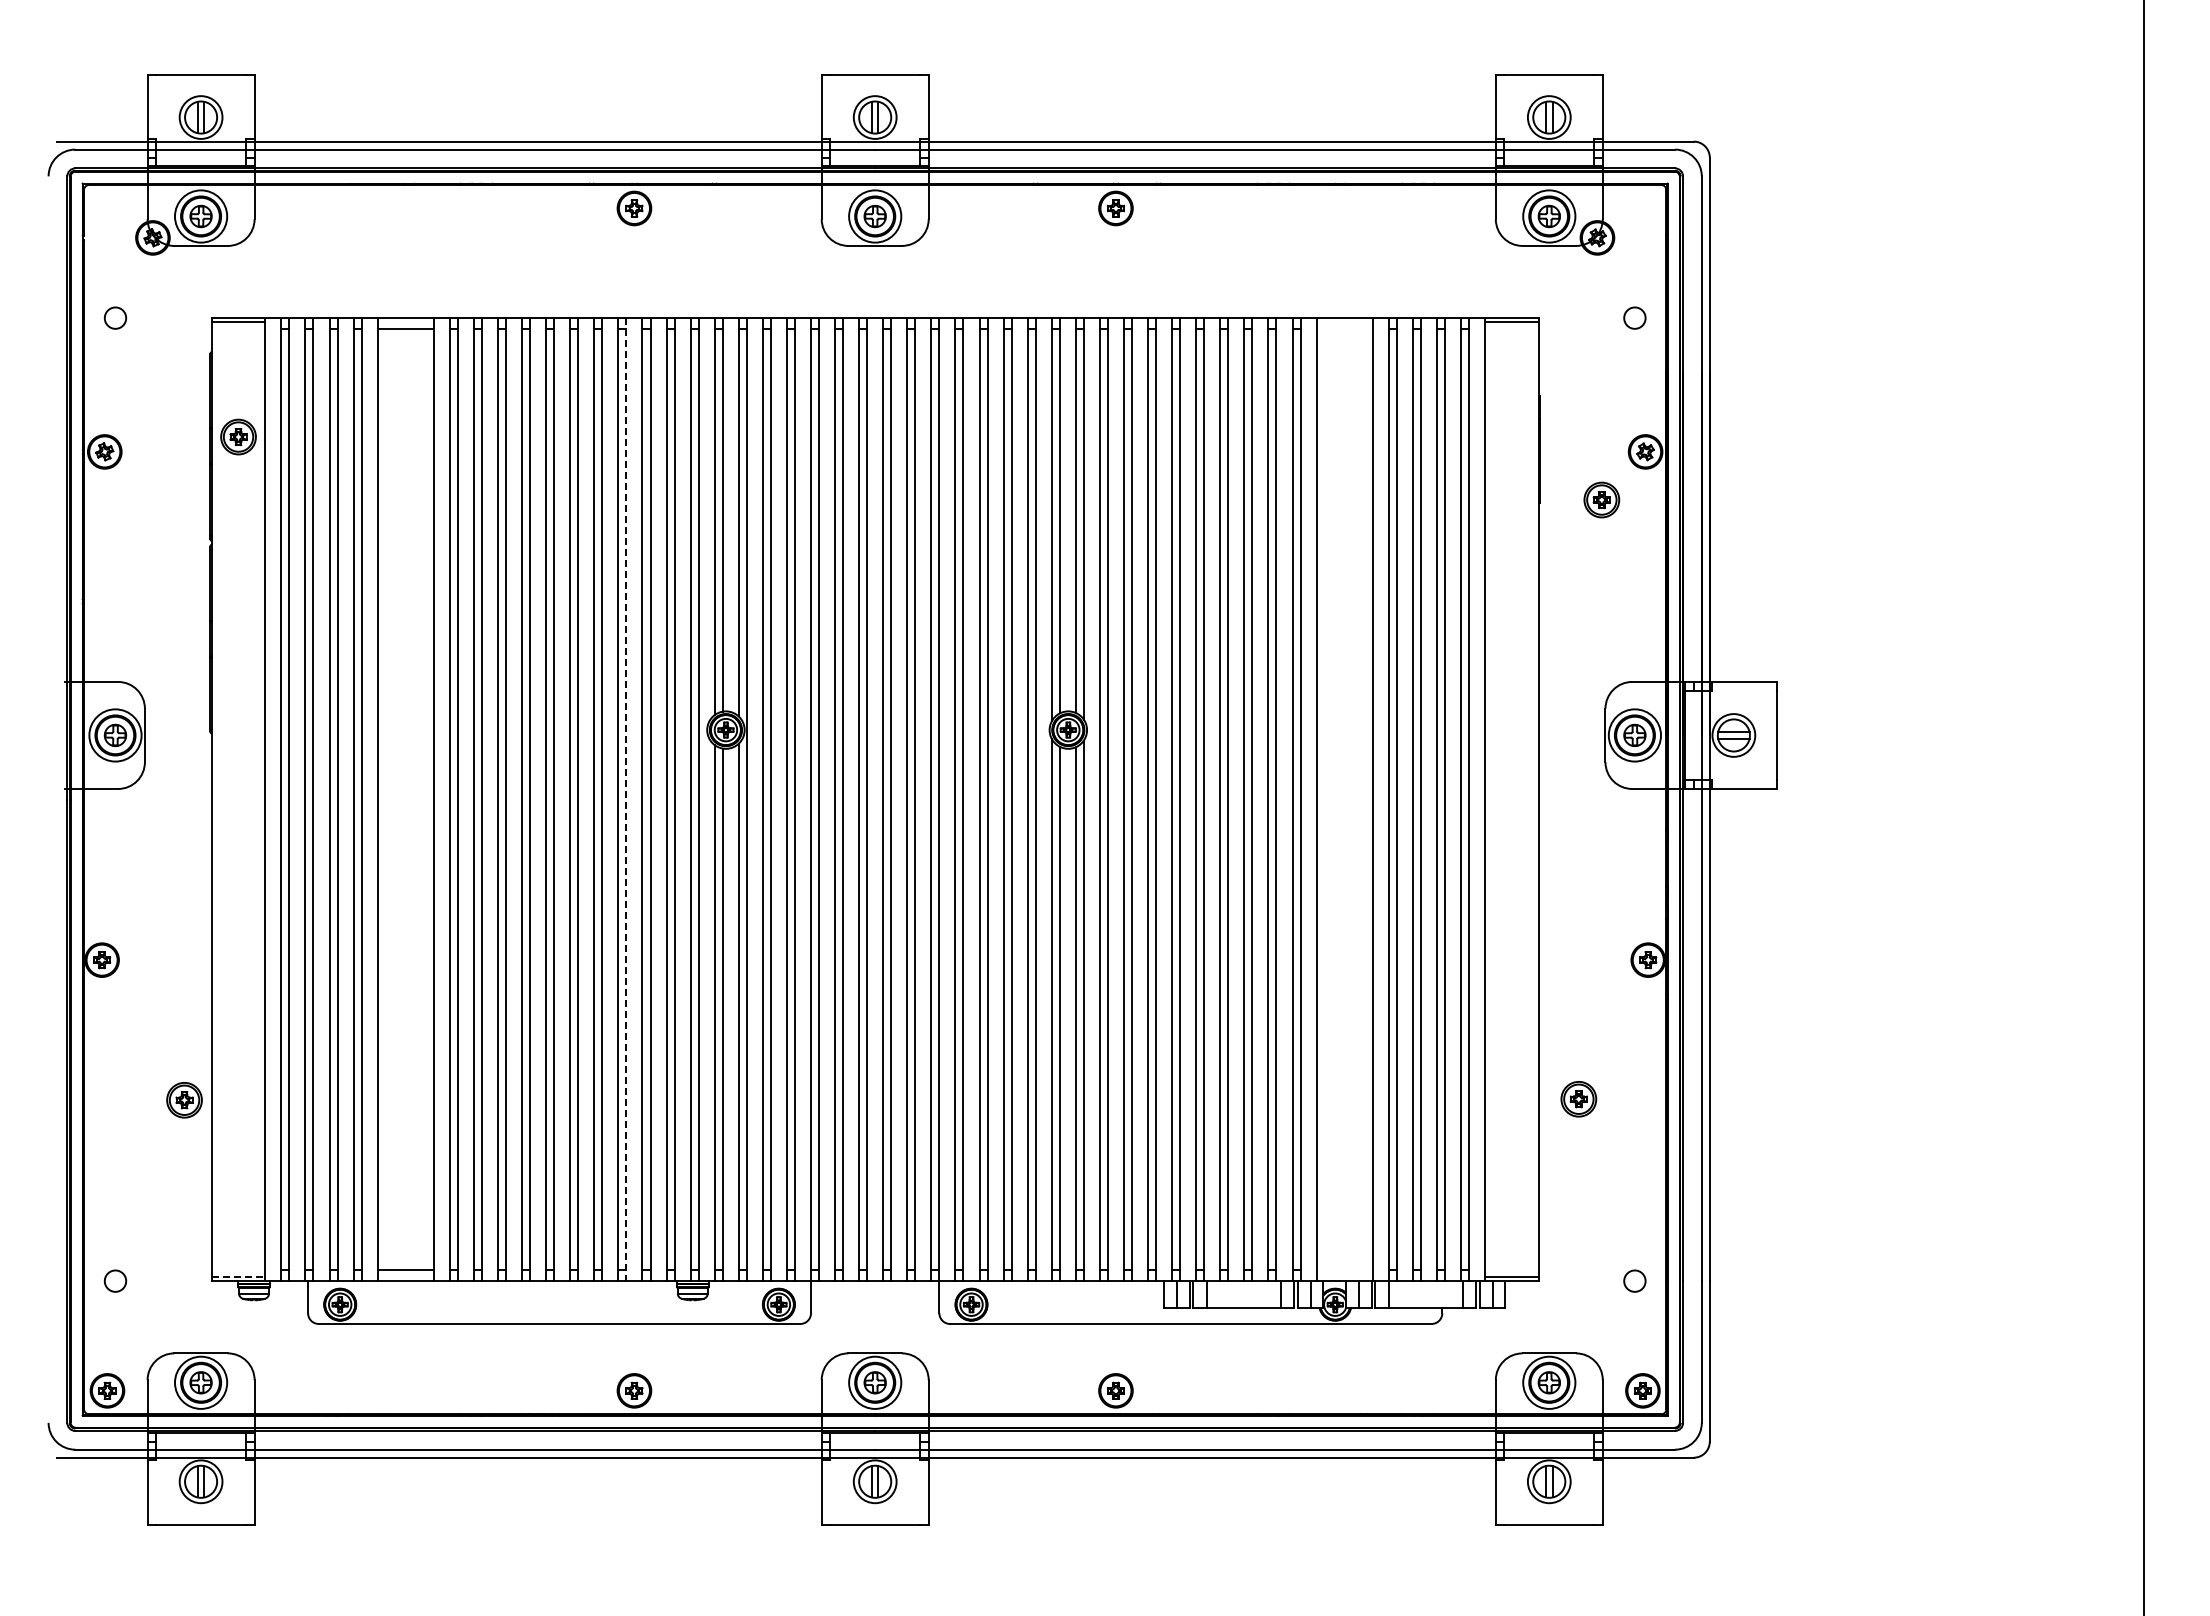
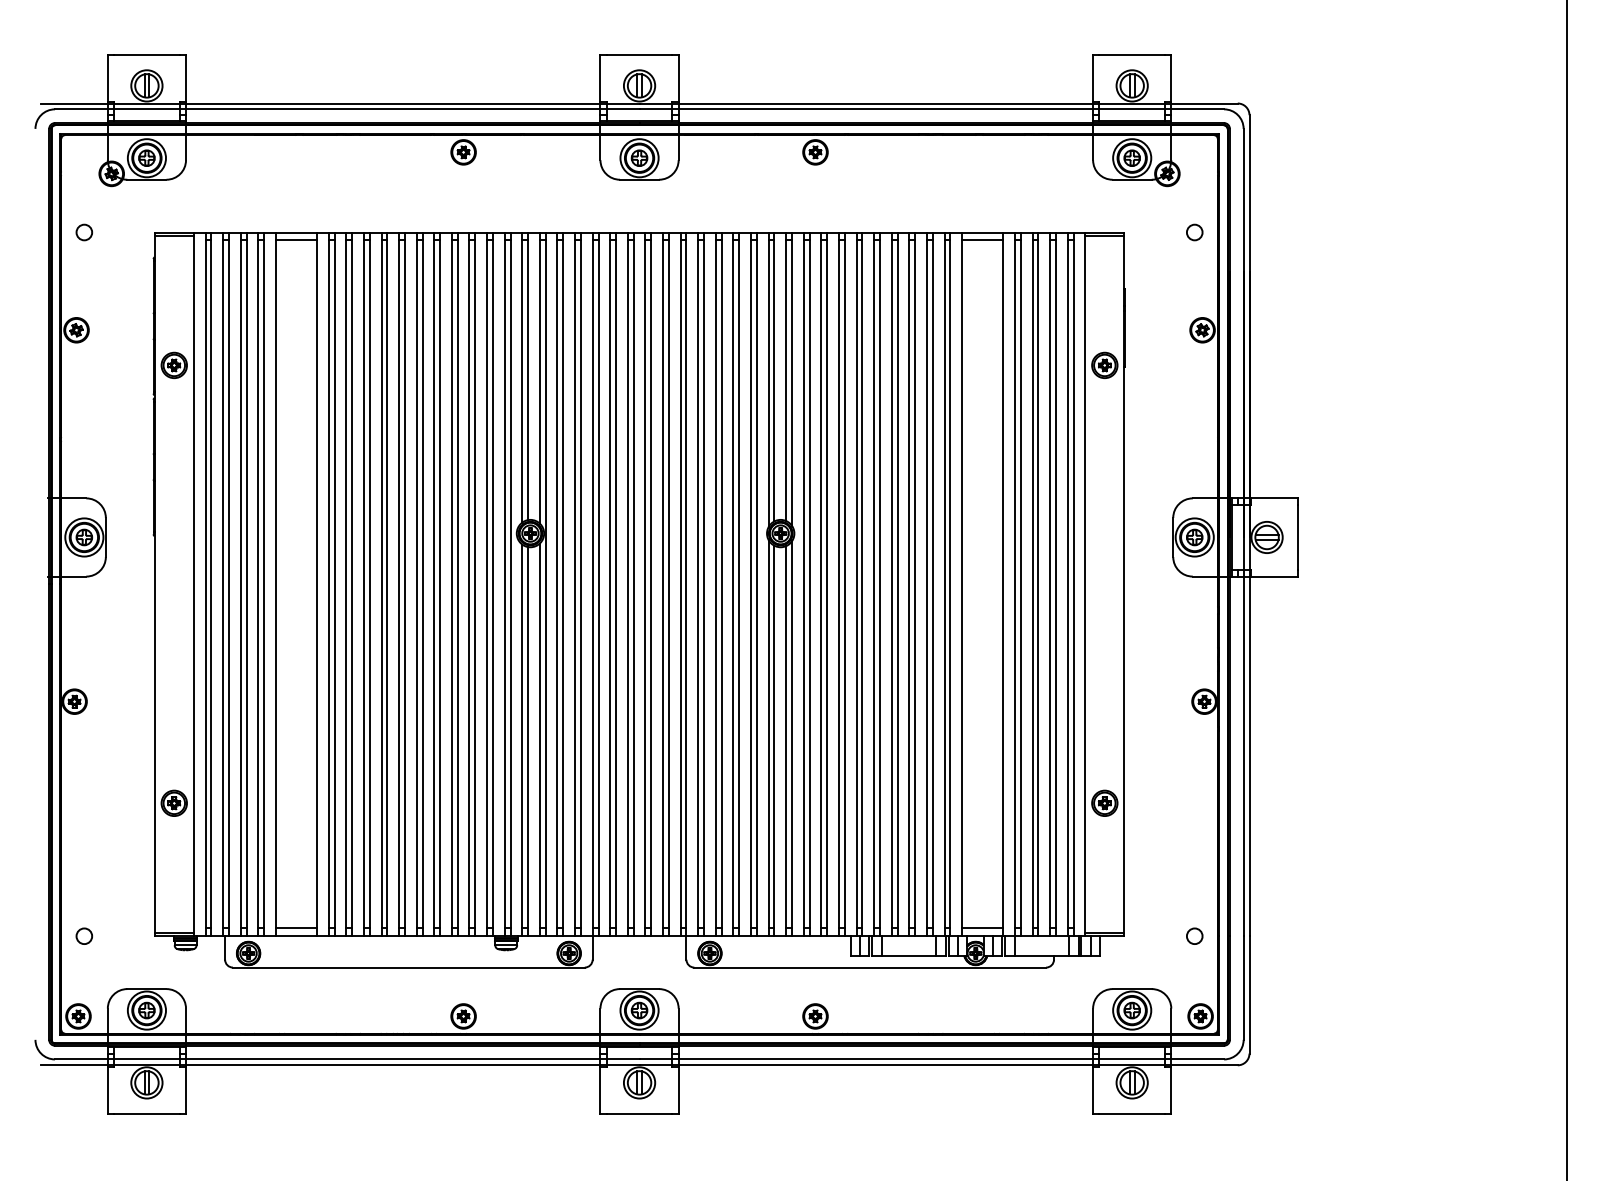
line: (1344, 328) -> (982, 240), added
part: (238, 436) -> (174, 365), moved
part: (1601, 499) -> (1104, 365), moved
line: (626, 799) -> (457, 584), dashed -> solid
part: (1578, 1099) -> (1104, 803), moved
part: (184, 1100) -> (174, 803), moved
line: (1344, 1270) -> (982, 928), added
line: (238, 1276) -> (174, 932), dashed -> solid

